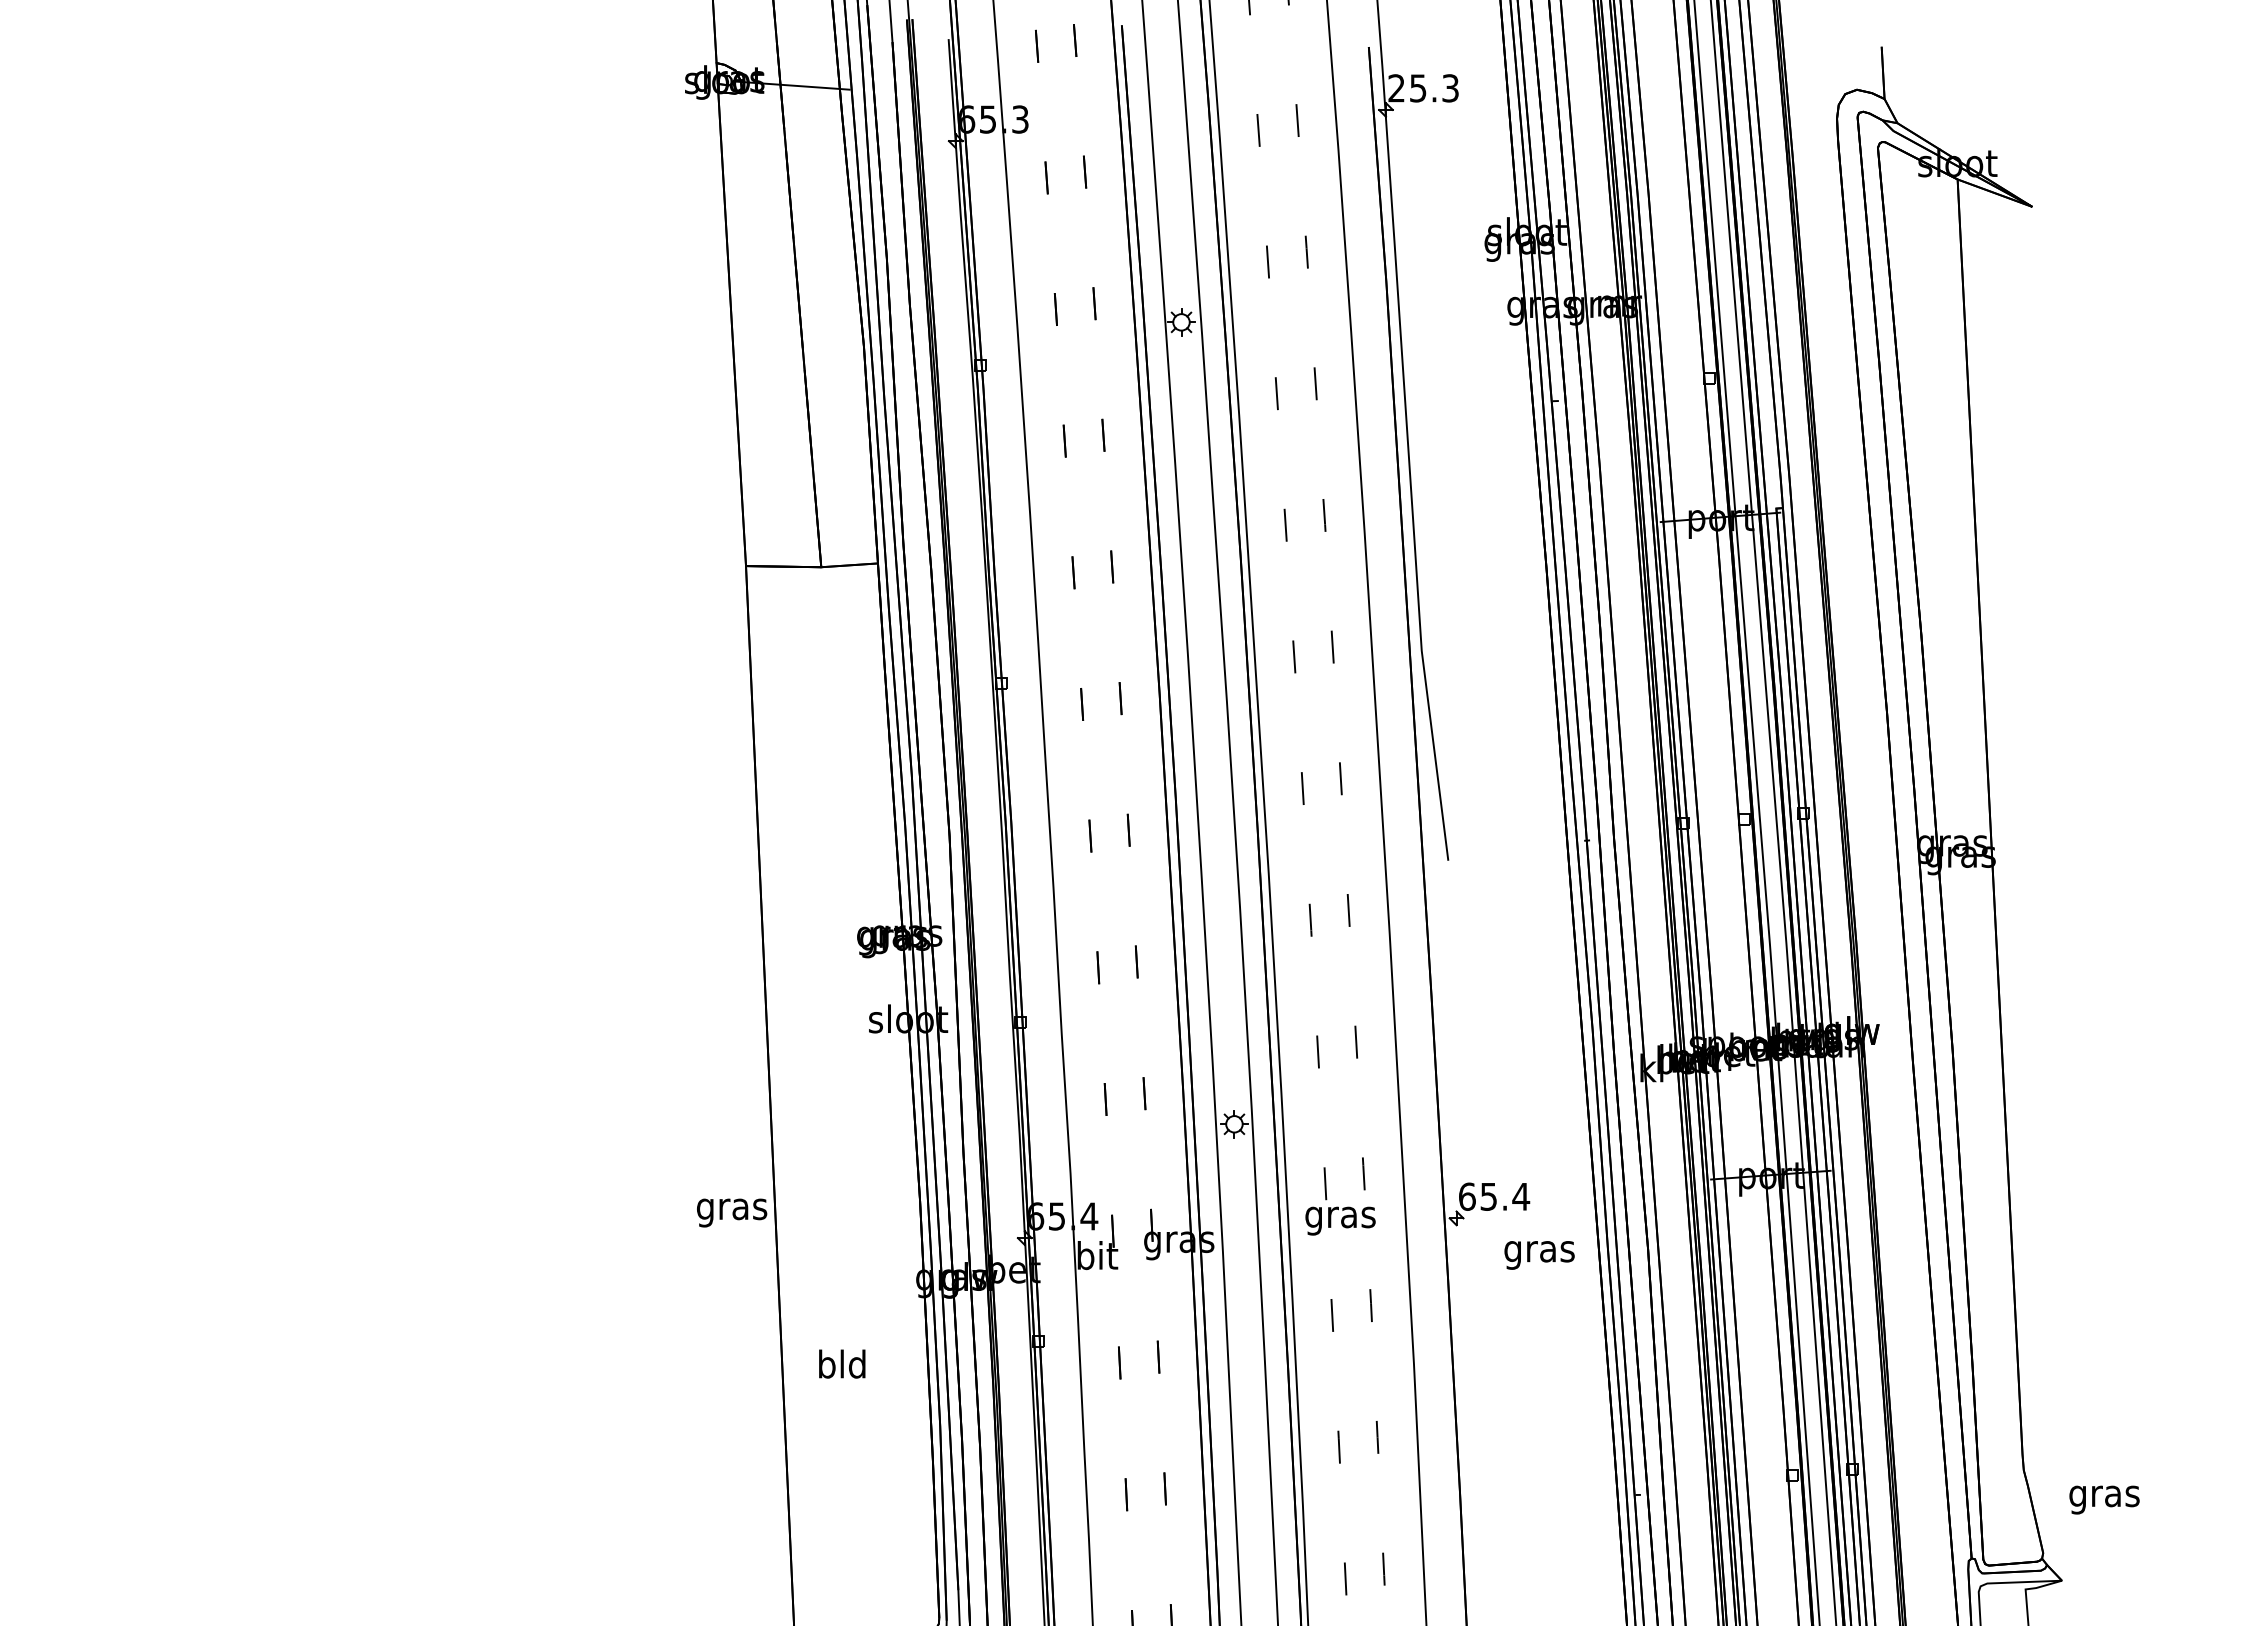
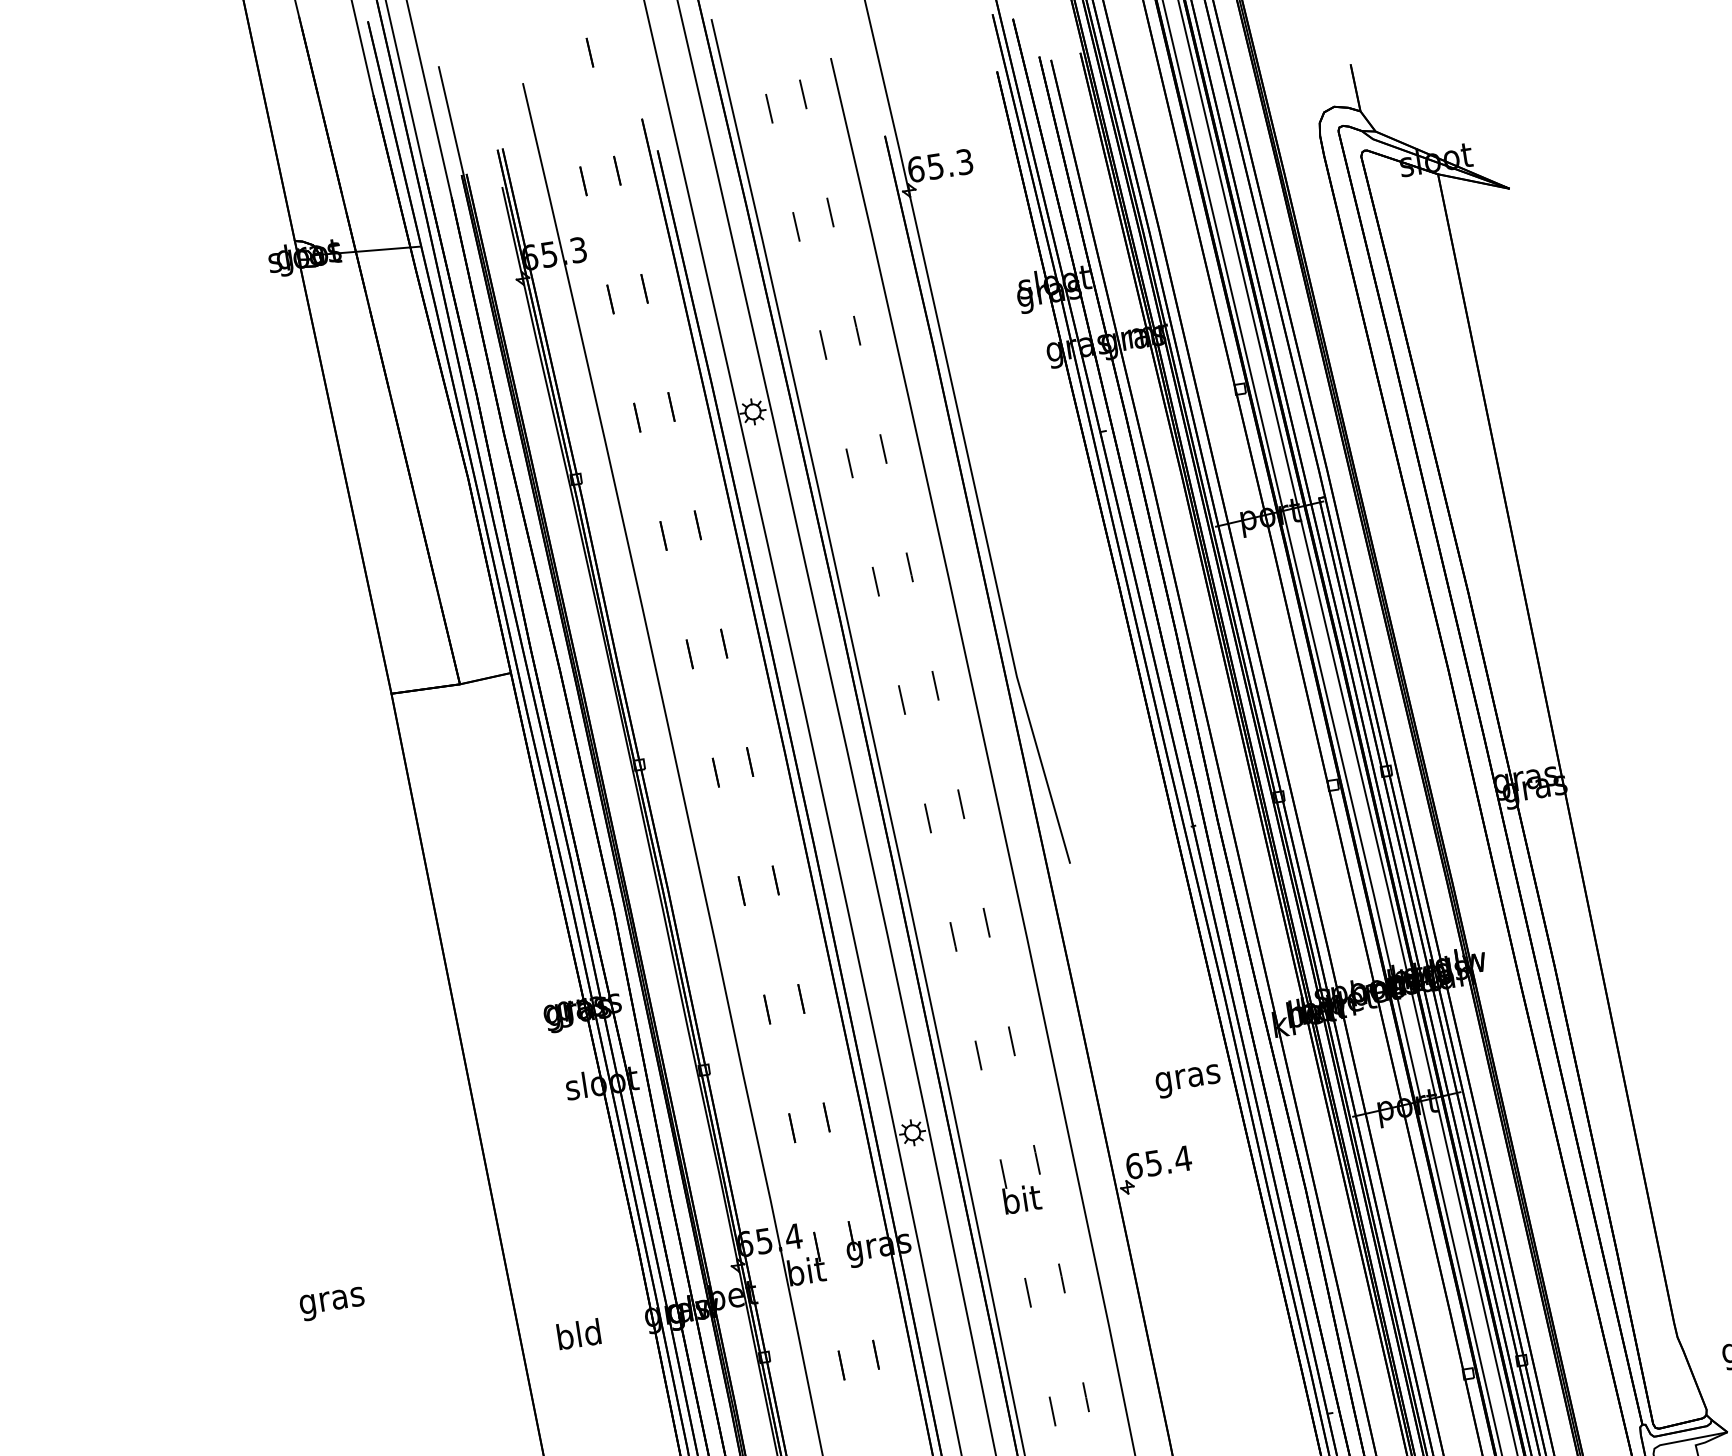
text: (1396, 88) -> (915, 169), 25.3 -> 65.3
text: (732, 1212) -> (332, 1303), moved
text: (1340, 1217) -> (1021, 1202), gras -> bit
text: (1539, 1255) -> (1188, 1081), moved
text: (842, 1363) -> (579, 1333), moved

